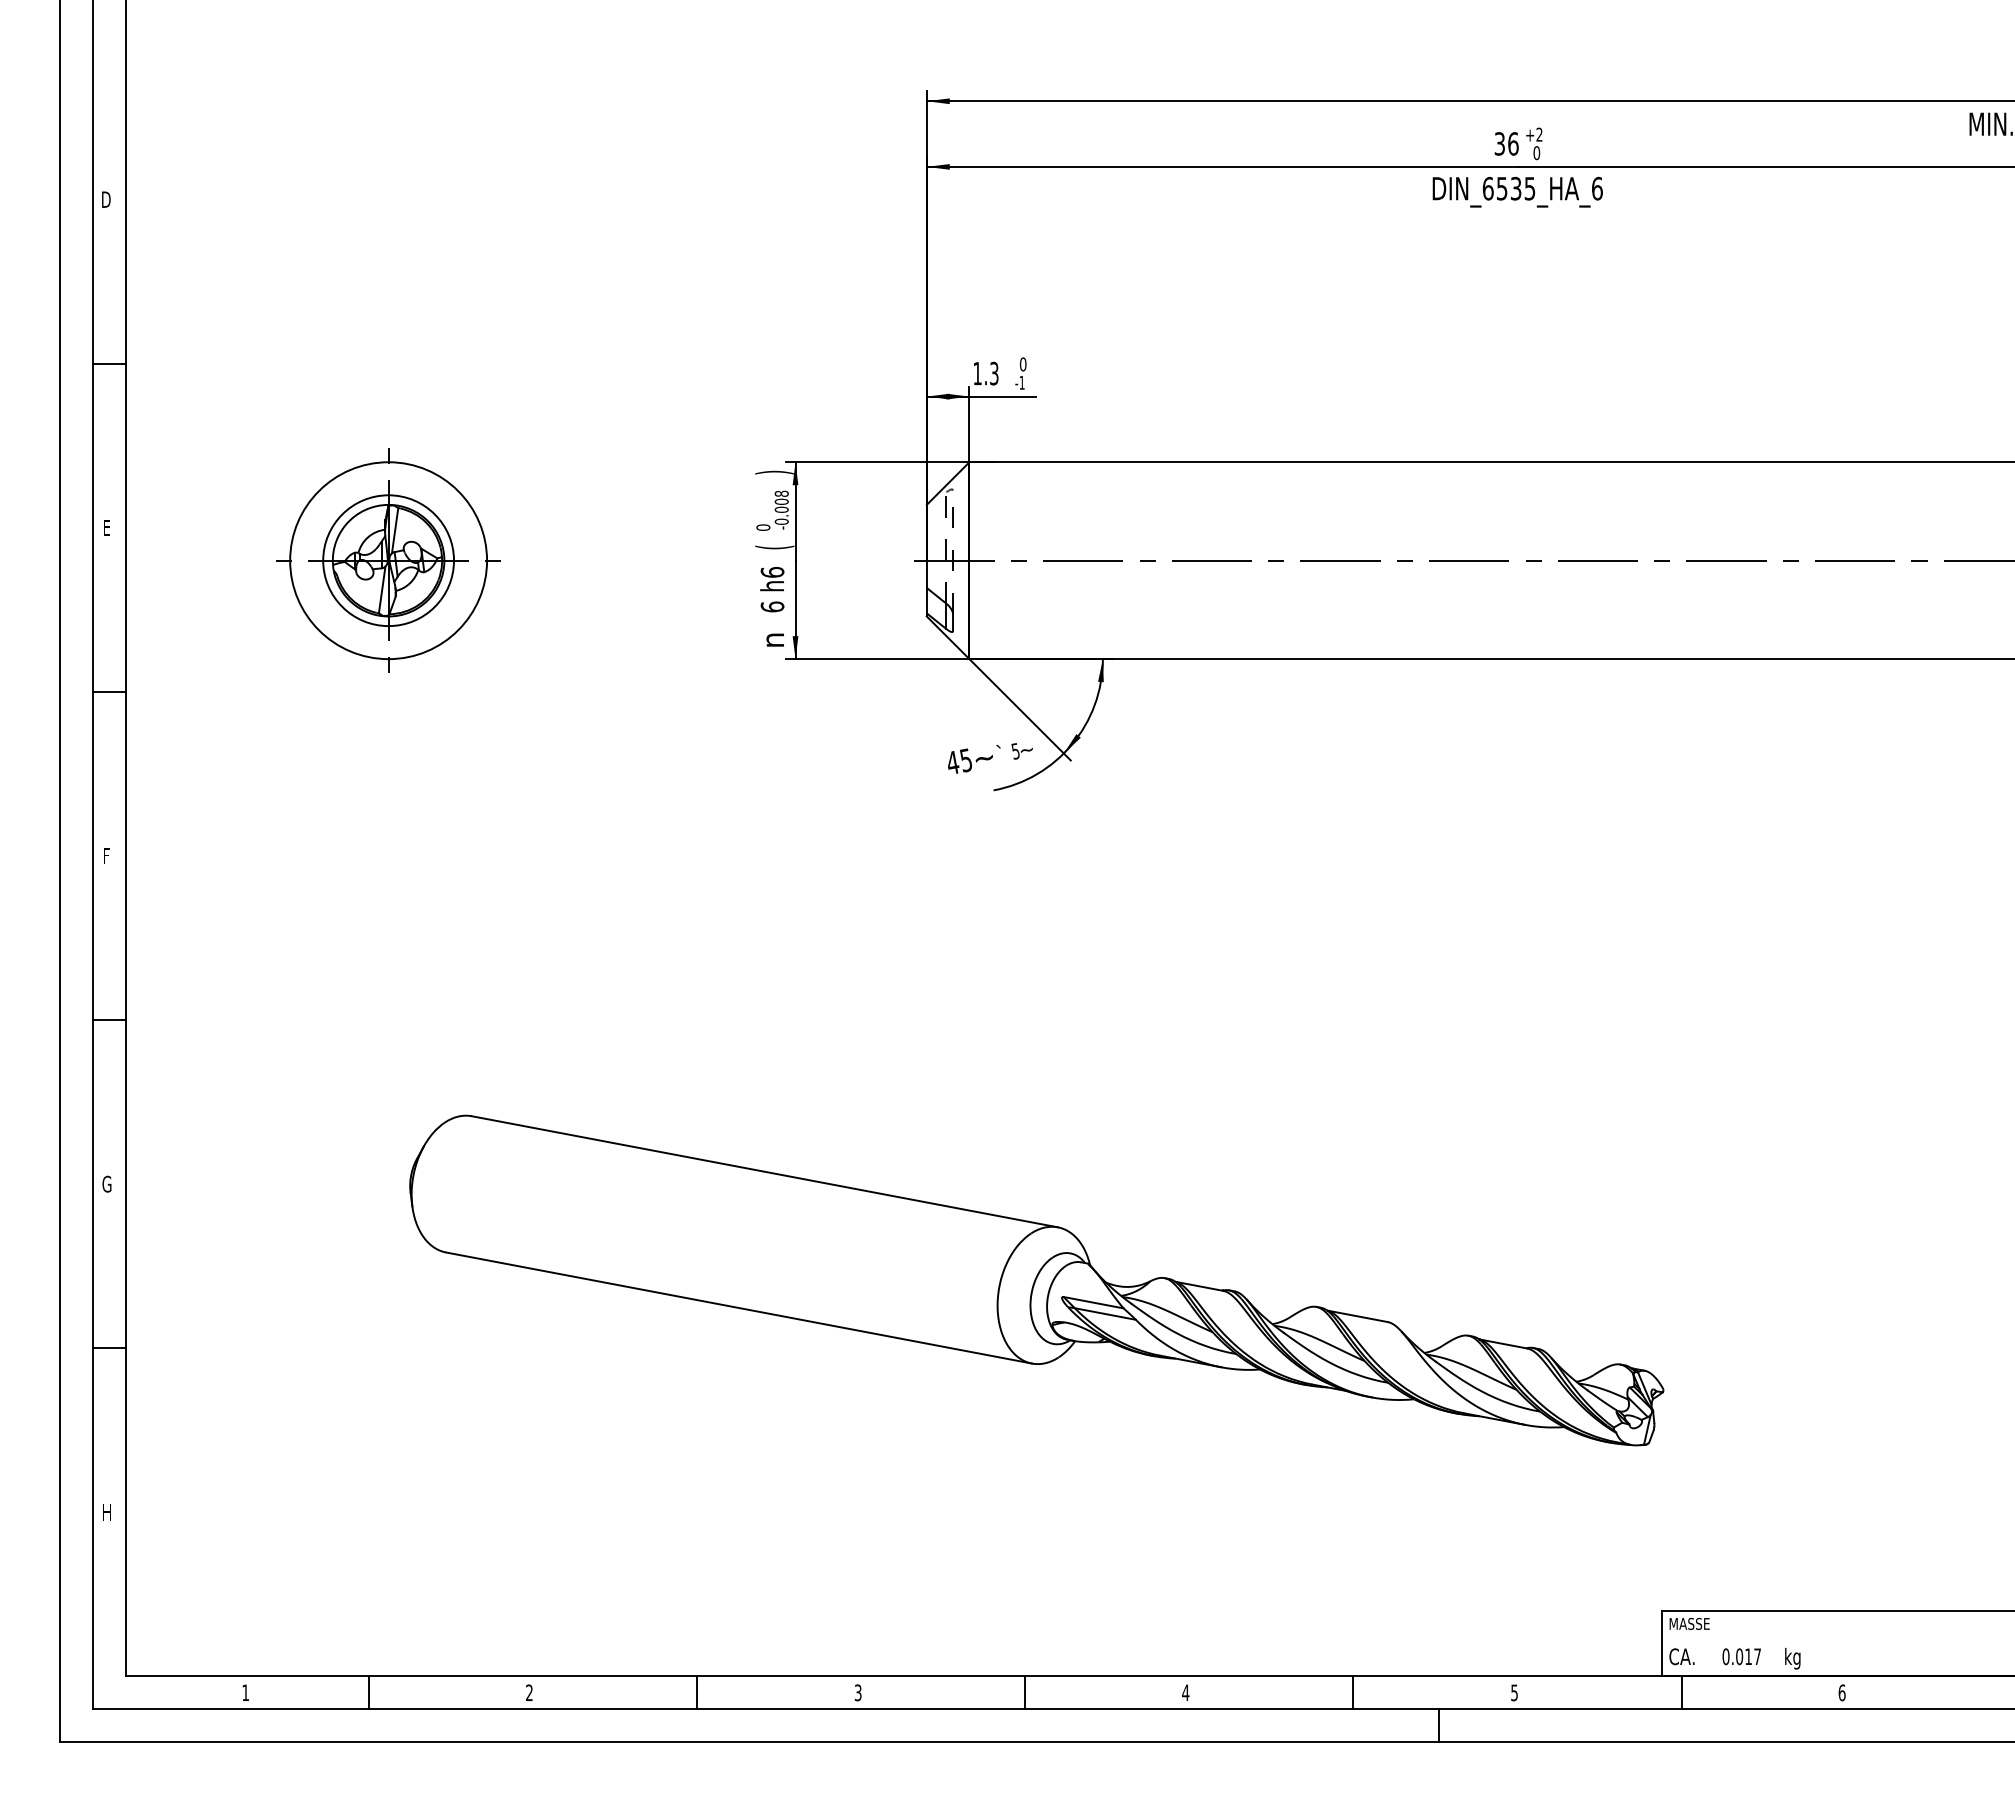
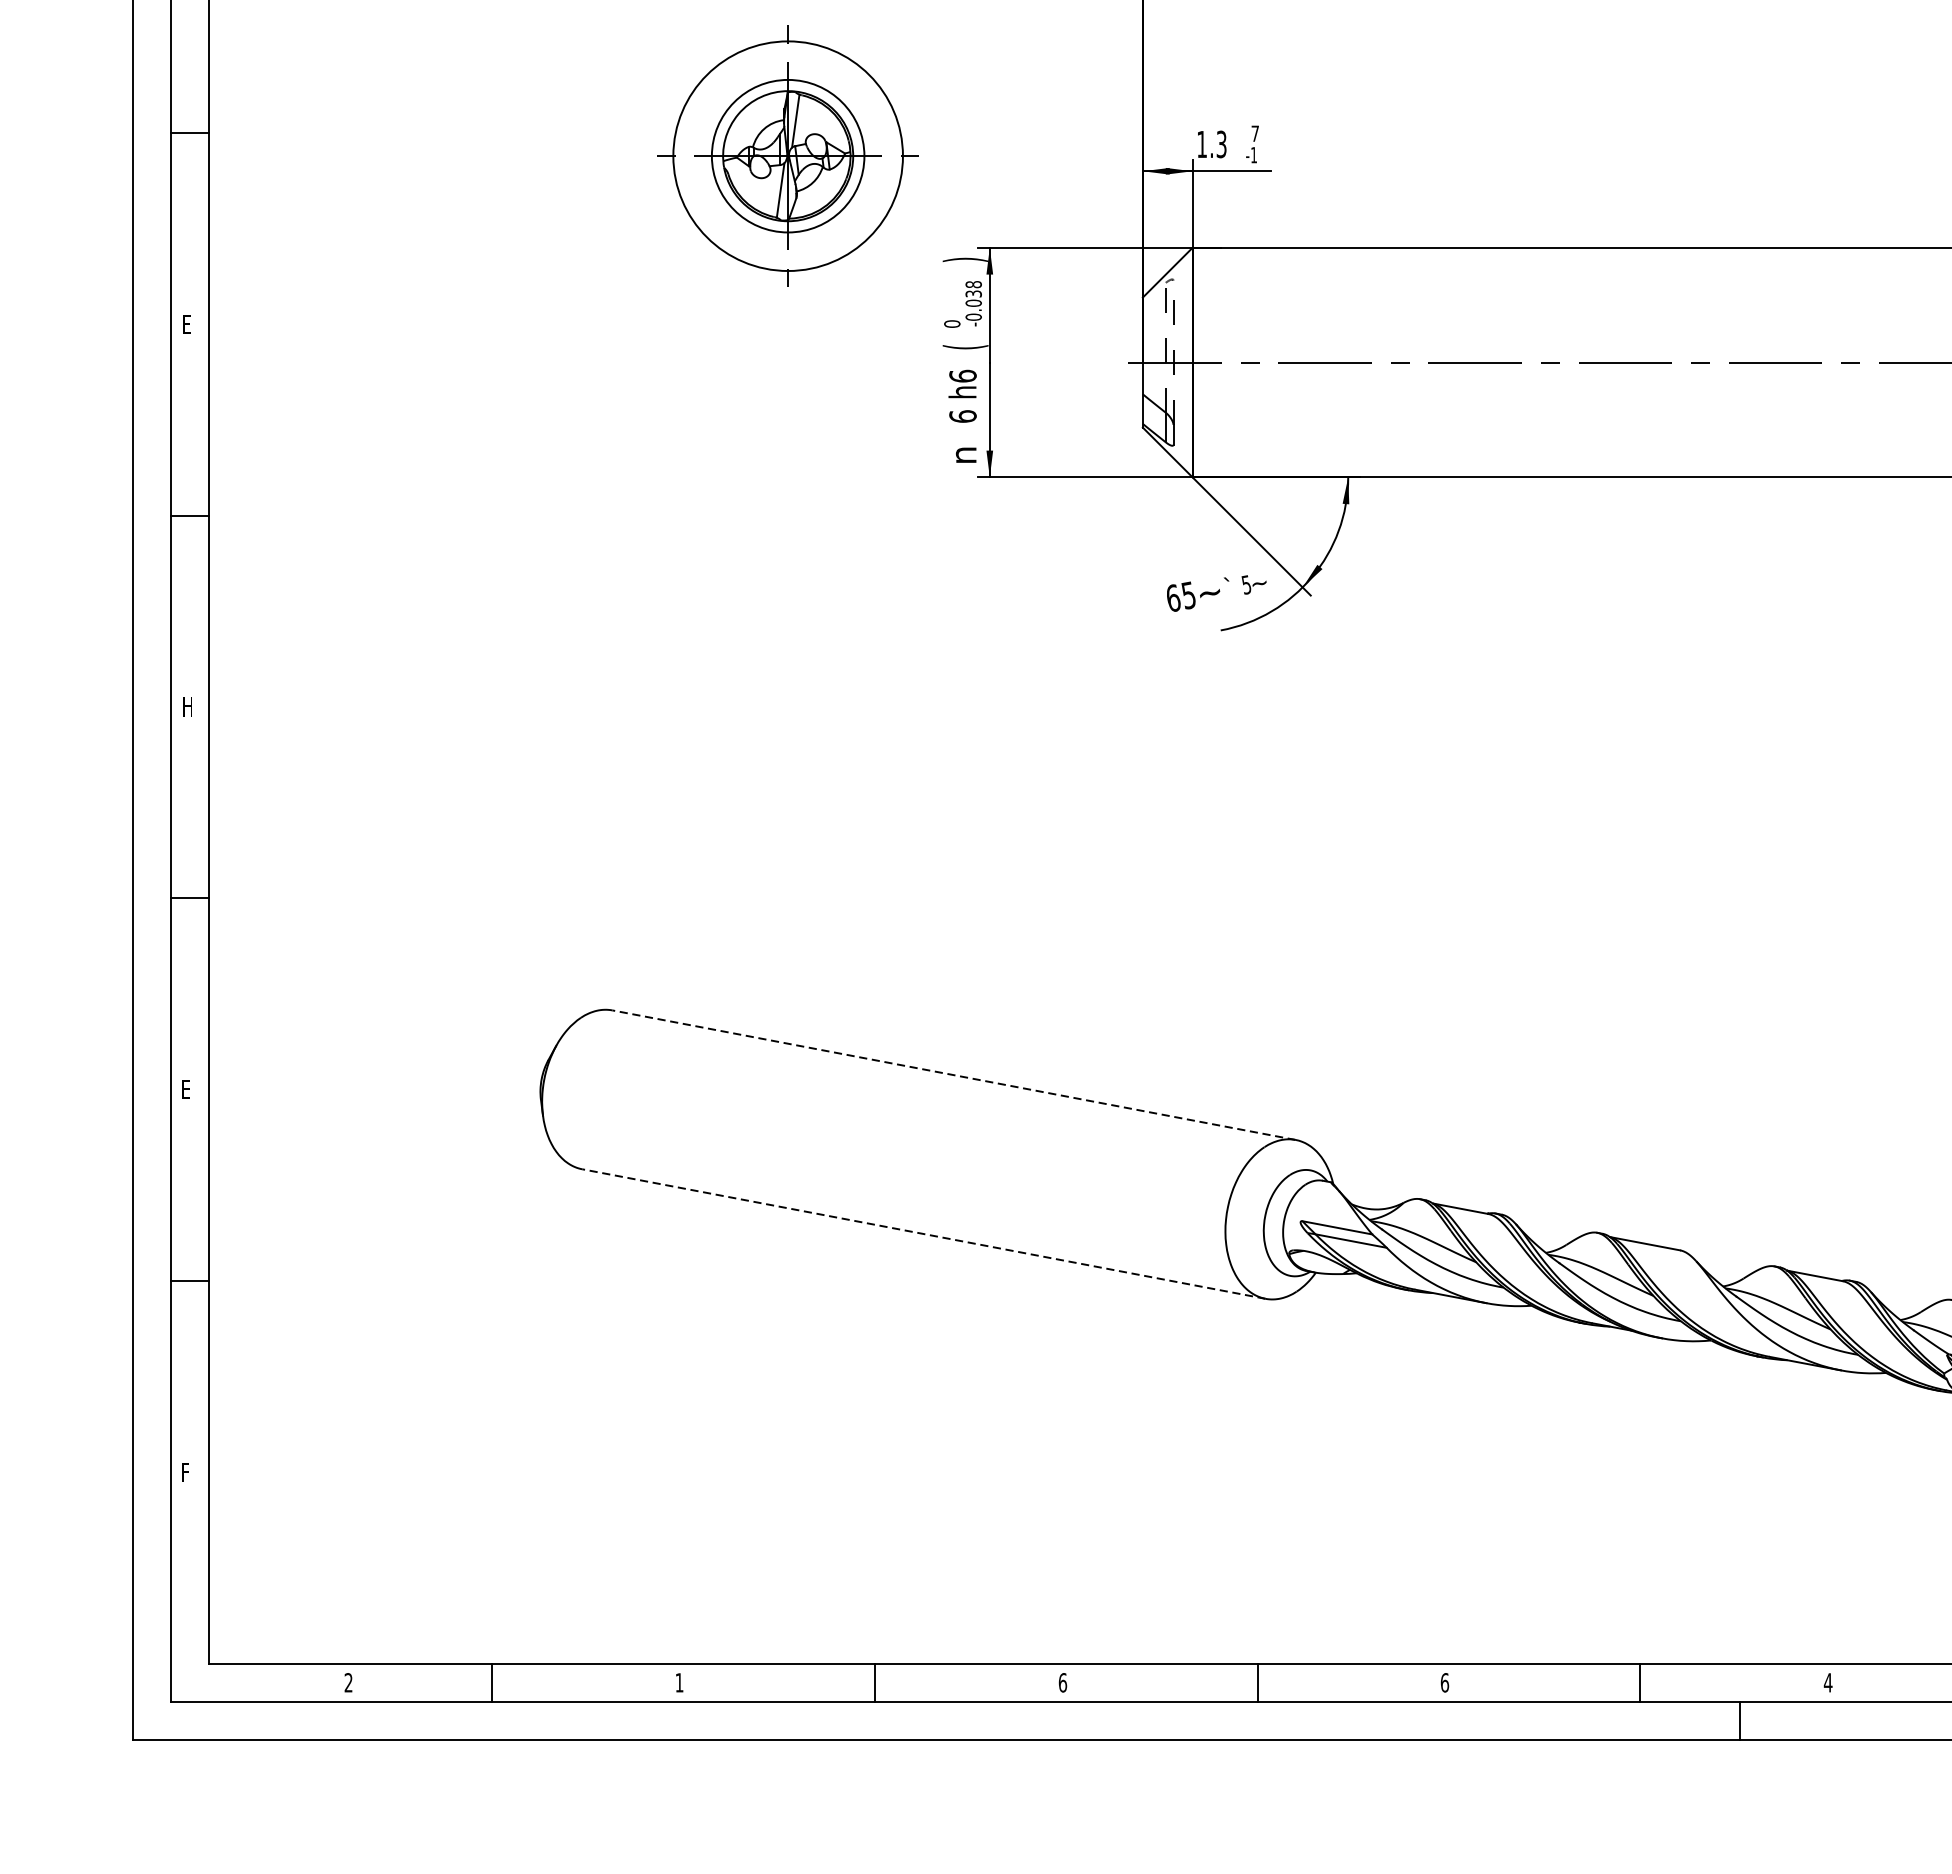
text: (1022, 364) -> (1254, 133), 0 -> 7
text: (781, 501) -> (973, 293), -0.008 -> -0.038
part: (388, 560) -> (788, 155), moved
text: (953, 762) -> (1174, 597), 45 -> 65
text: (108, 855) -> (188, 706), F -> H
line: (764, 1171) -> (953, 1074), solid -> dashed
text: (106, 1183) -> (186, 1088), G -> E
line: (738, 1307) -> (923, 1233), solid -> dashed
text: (107, 1512) -> (187, 1472), H -> F
text: (245, 1692) -> (348, 1682), 1 -> 2
text: (529, 1692) -> (679, 1682), 2 -> 1
text: (857, 1692) -> (1062, 1682), 3 -> 6
text: (1185, 1692) -> (1444, 1682), 4 -> 6
text: (1514, 1692) -> (1828, 1682), 5 -> 4

